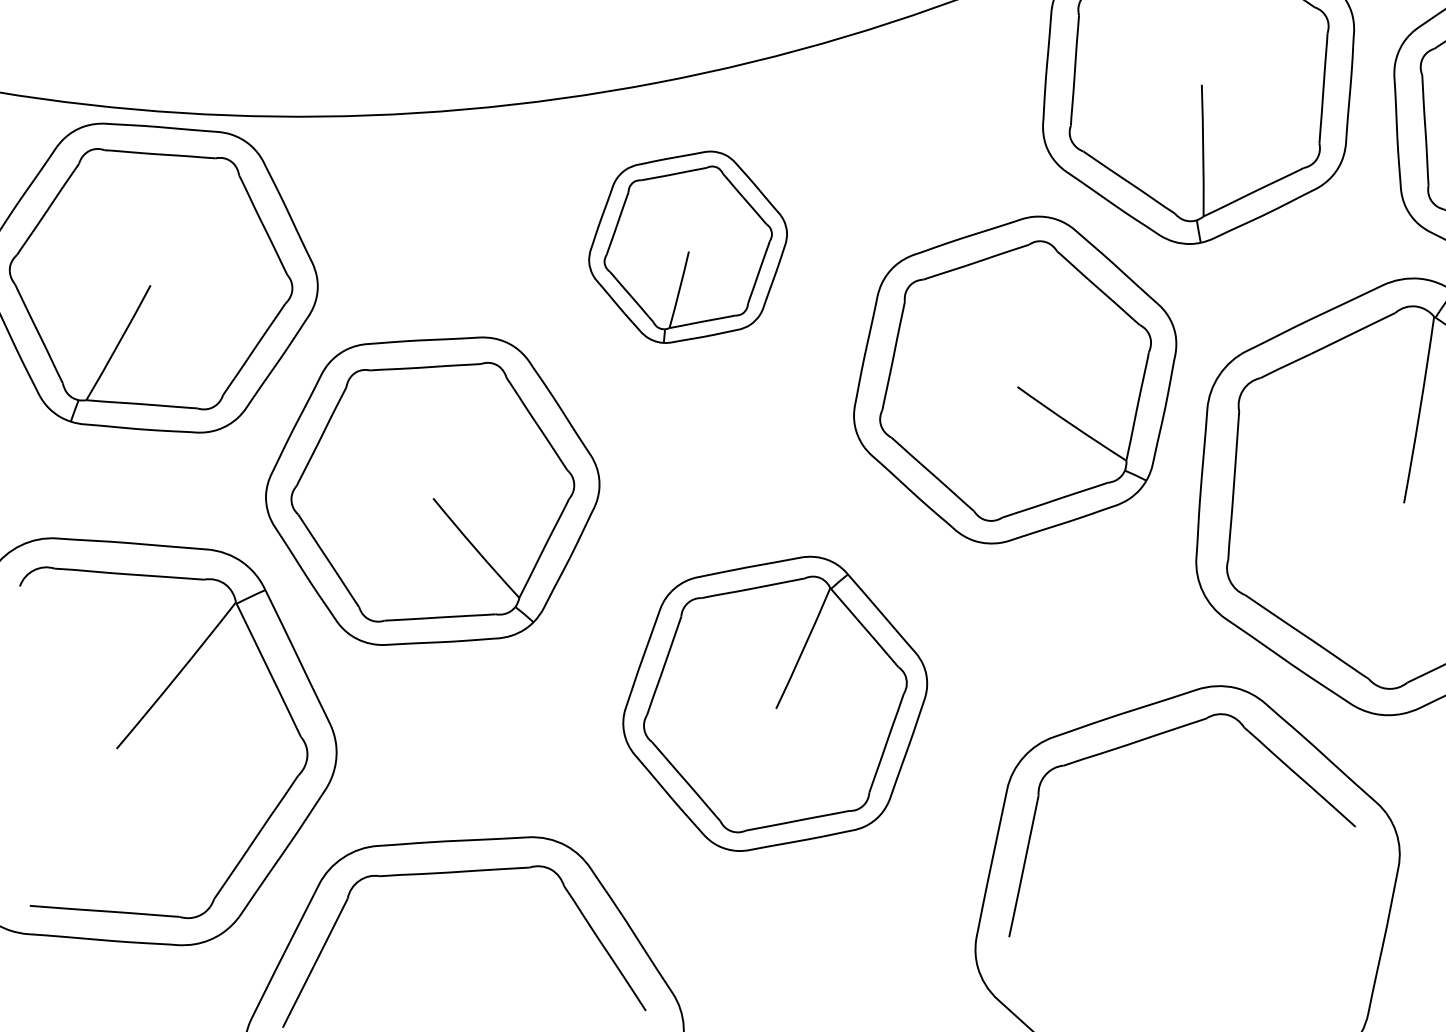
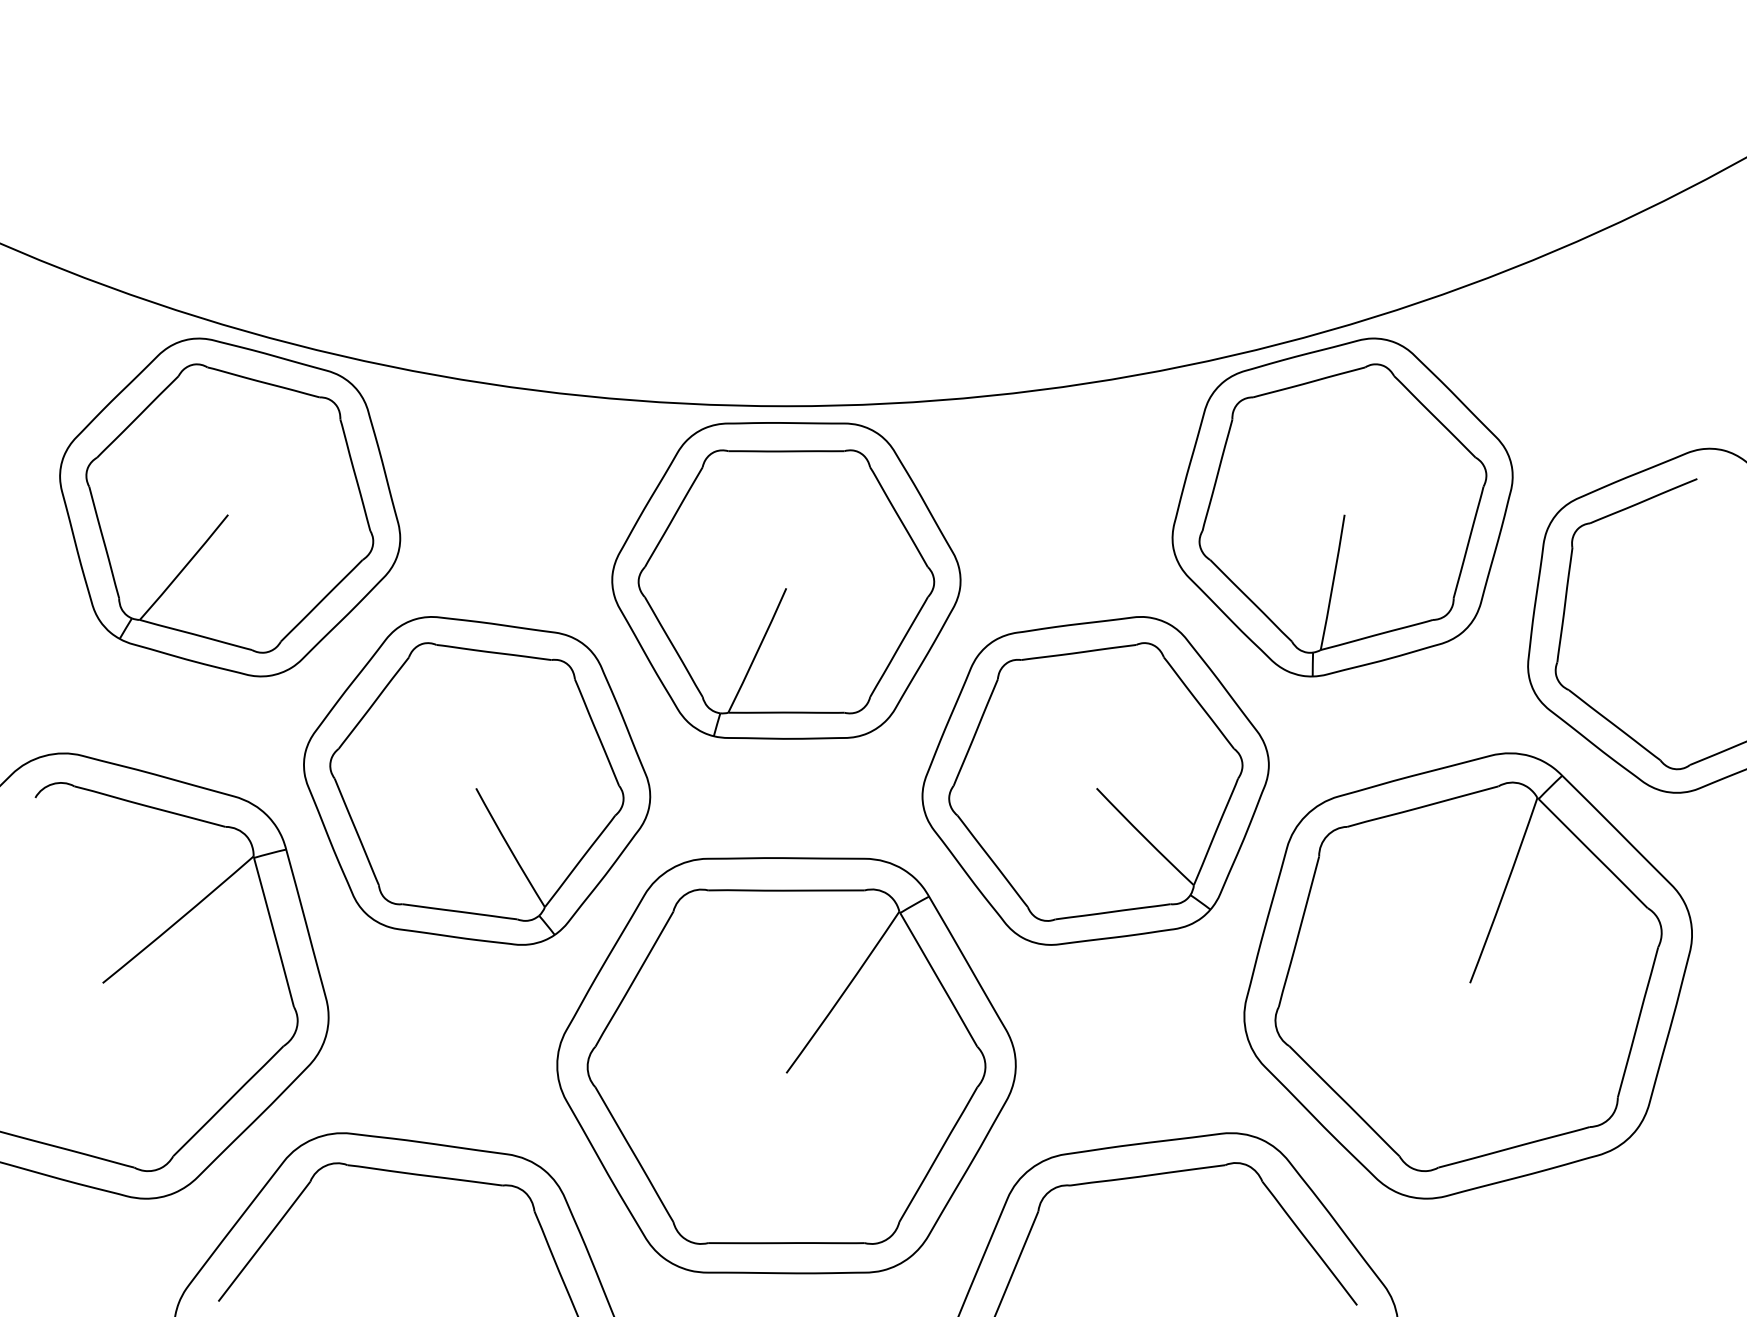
part: (688, 246) -> (786, 580), size x1.67
part: (775, 703) -> (786, 1065), size x1.43

